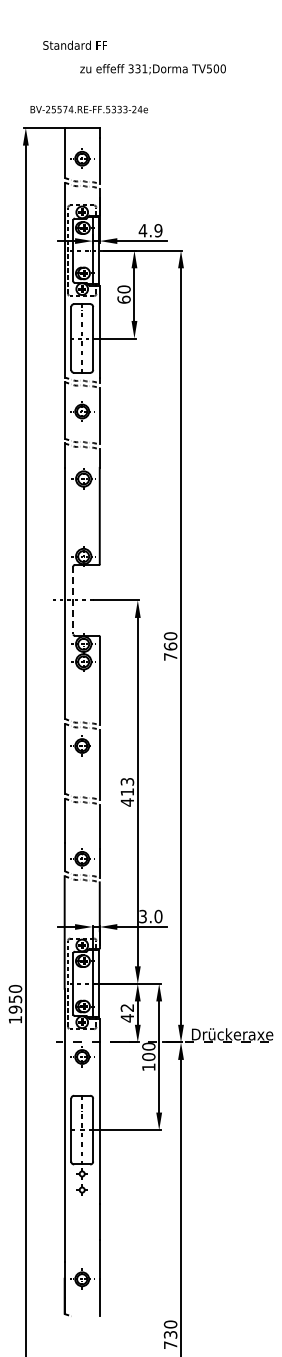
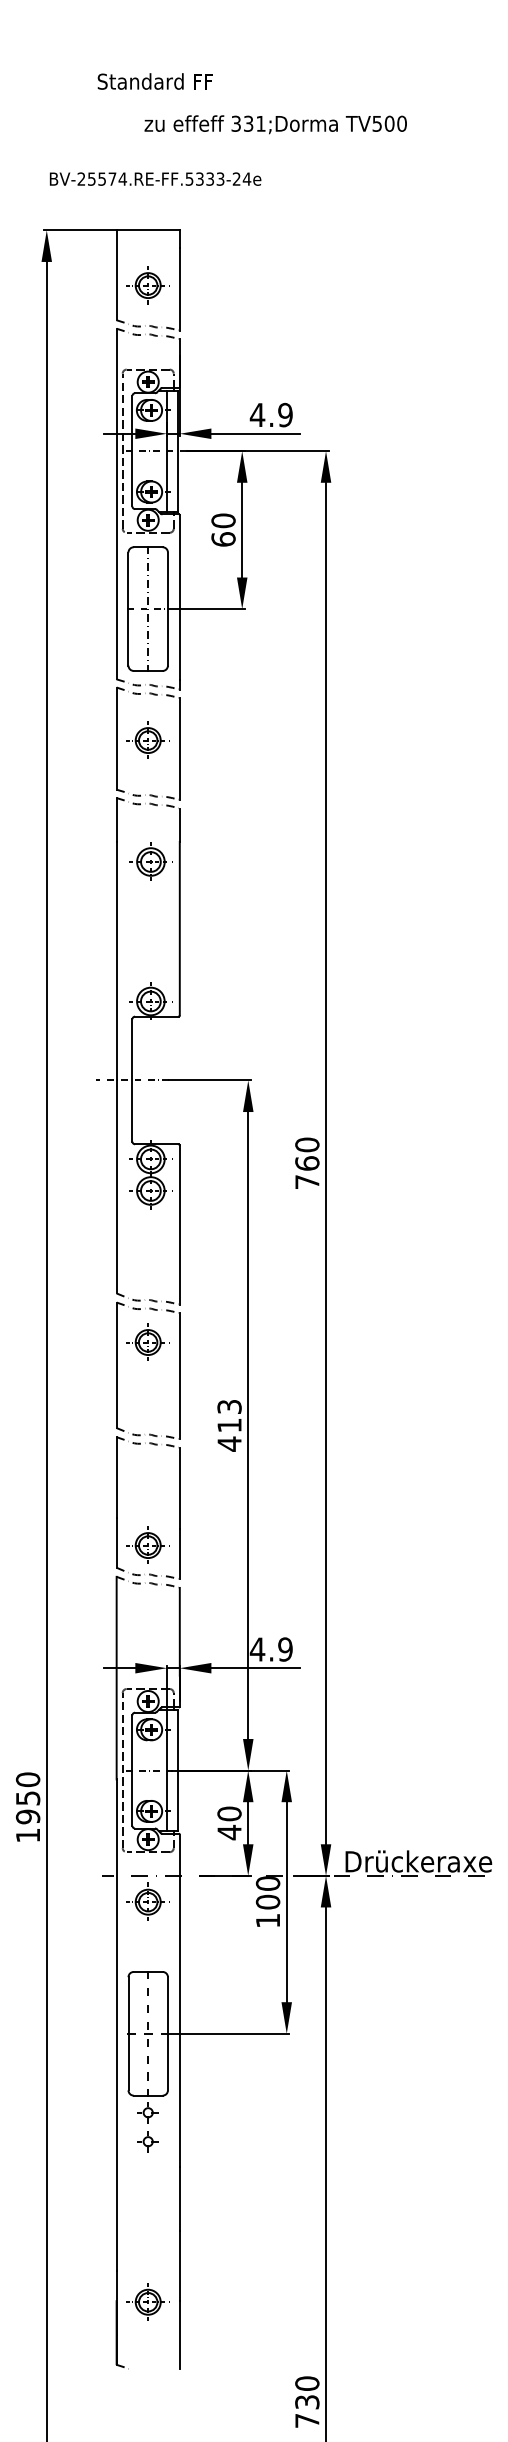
text: (74, 44) -> (154, 79), moved
text: (88, 109) -> (154, 178), moved
line: (73, 600) -> (132, 1080), dashed -> solid
text: (150, 916) -> (271, 1649), 3.0 -> 4.9
text: (127, 1007) -> (229, 1813), 42 -> 40

